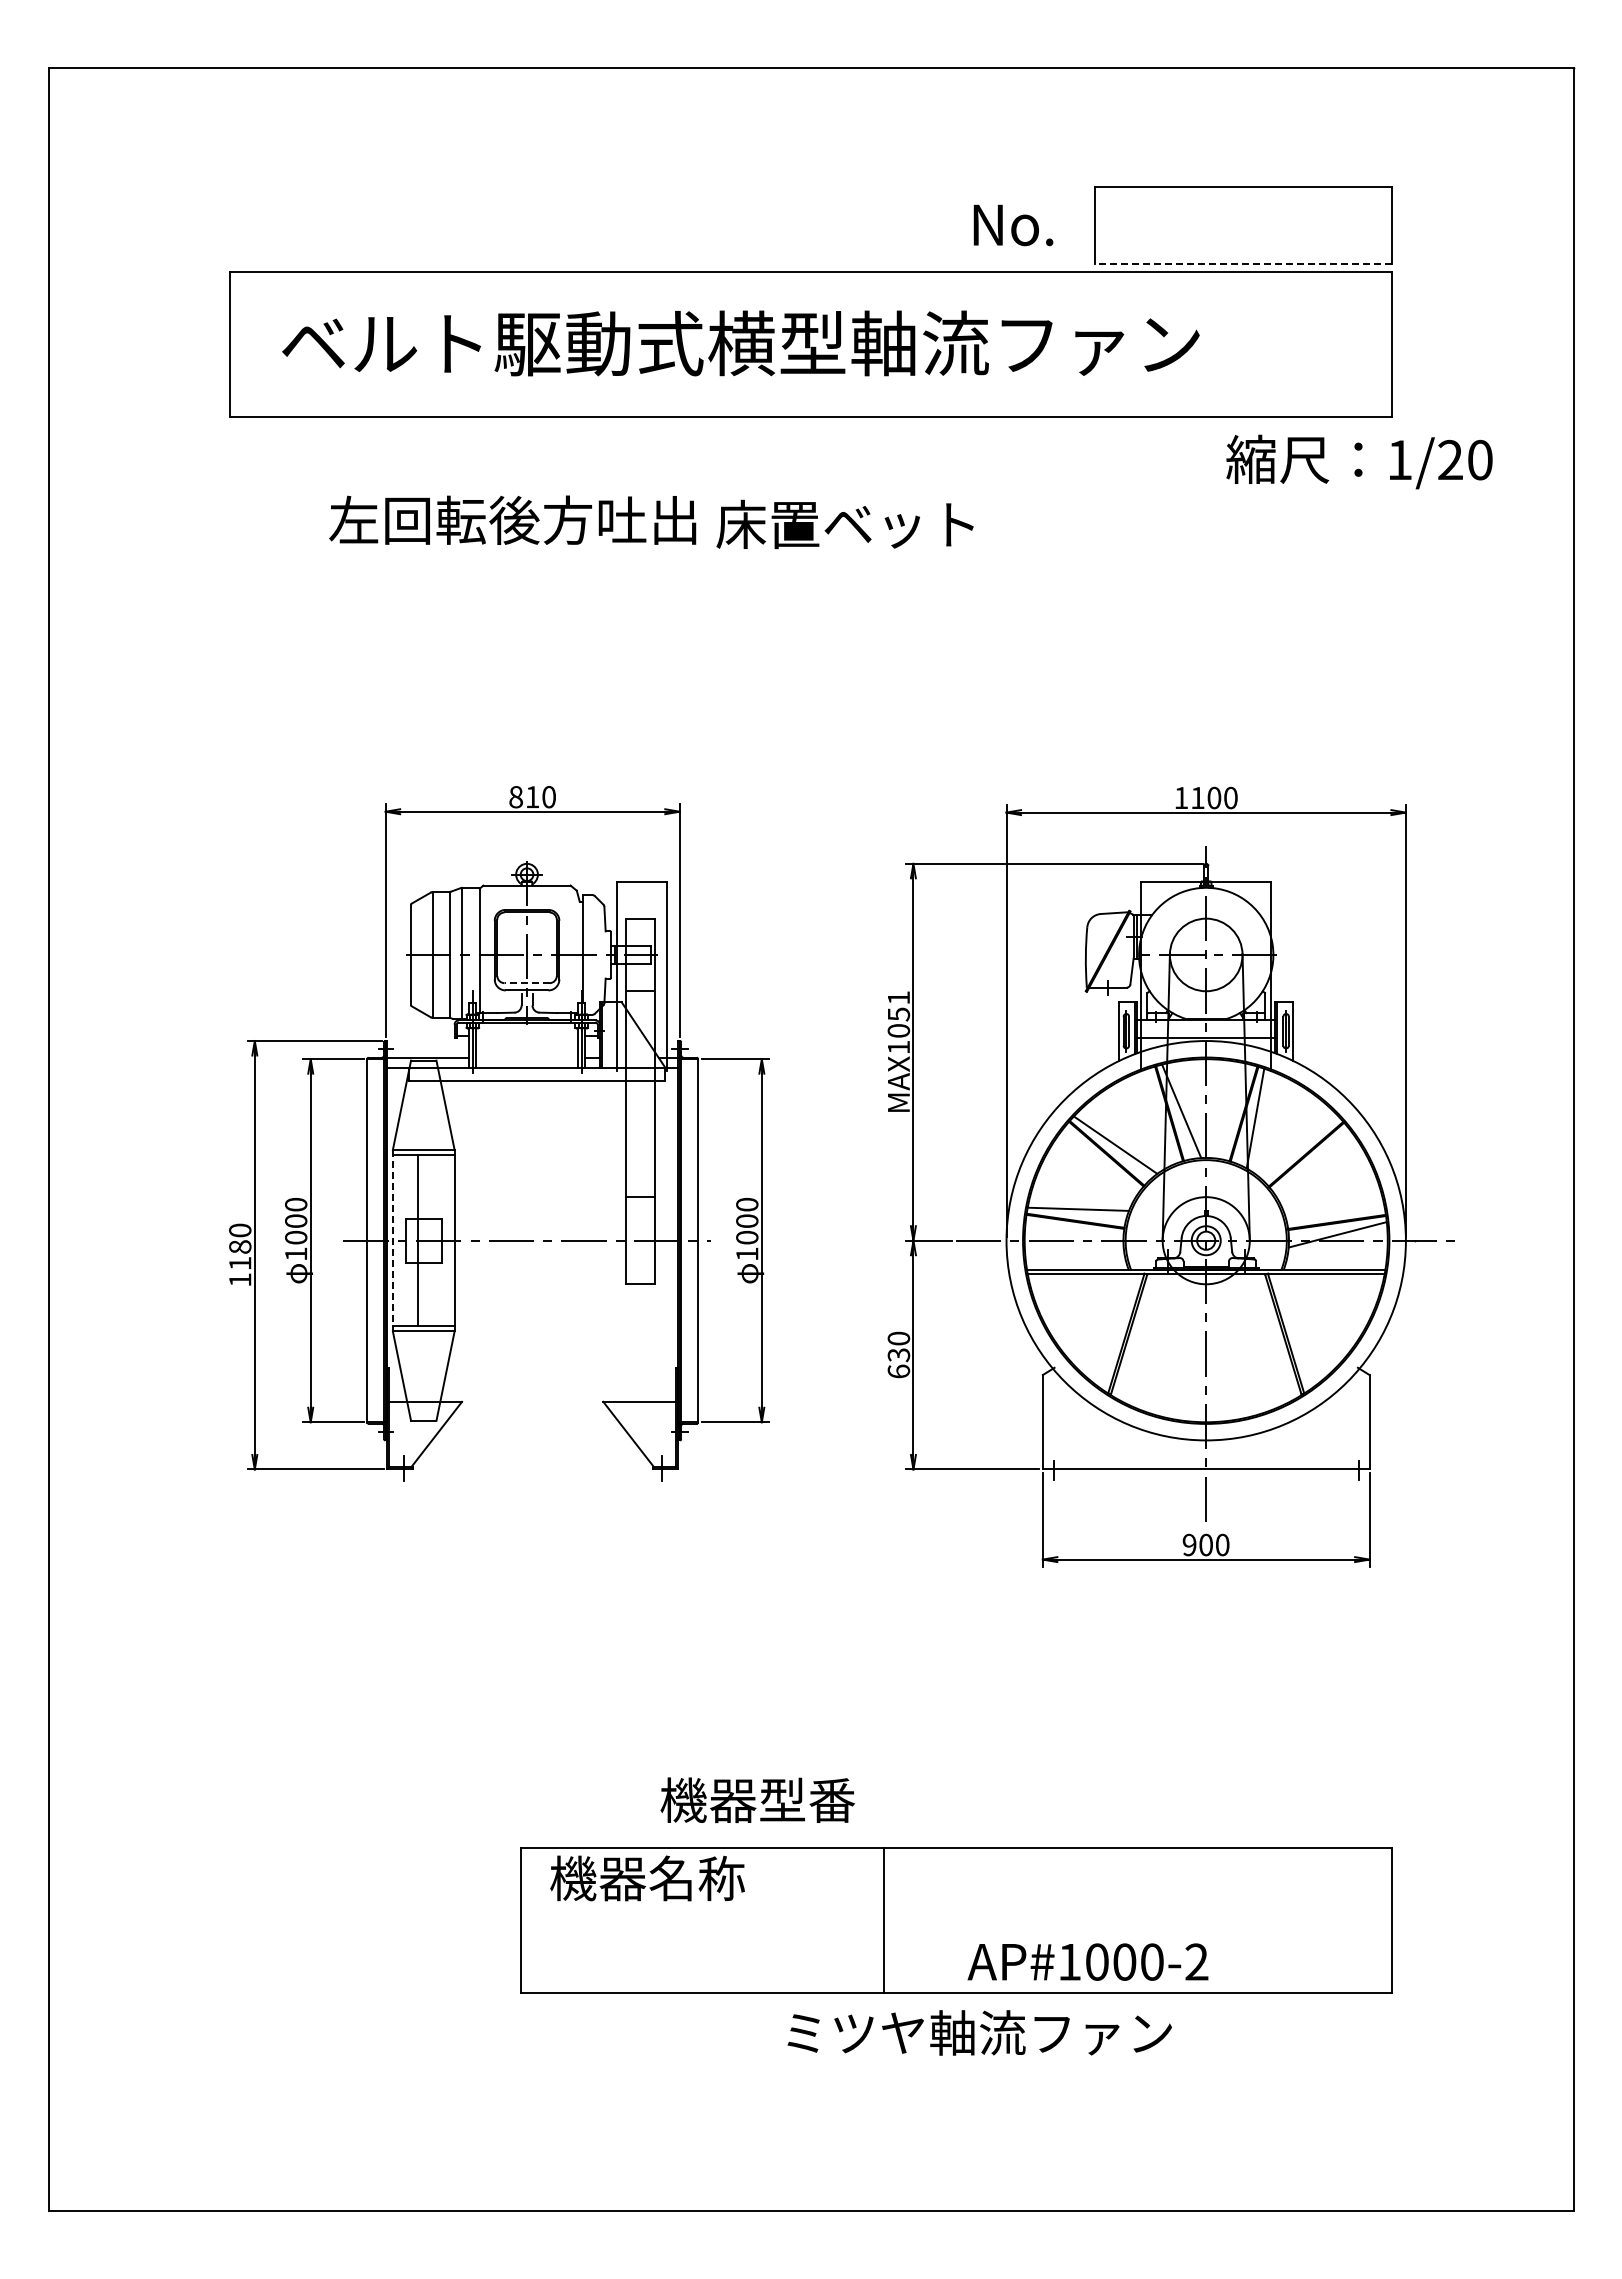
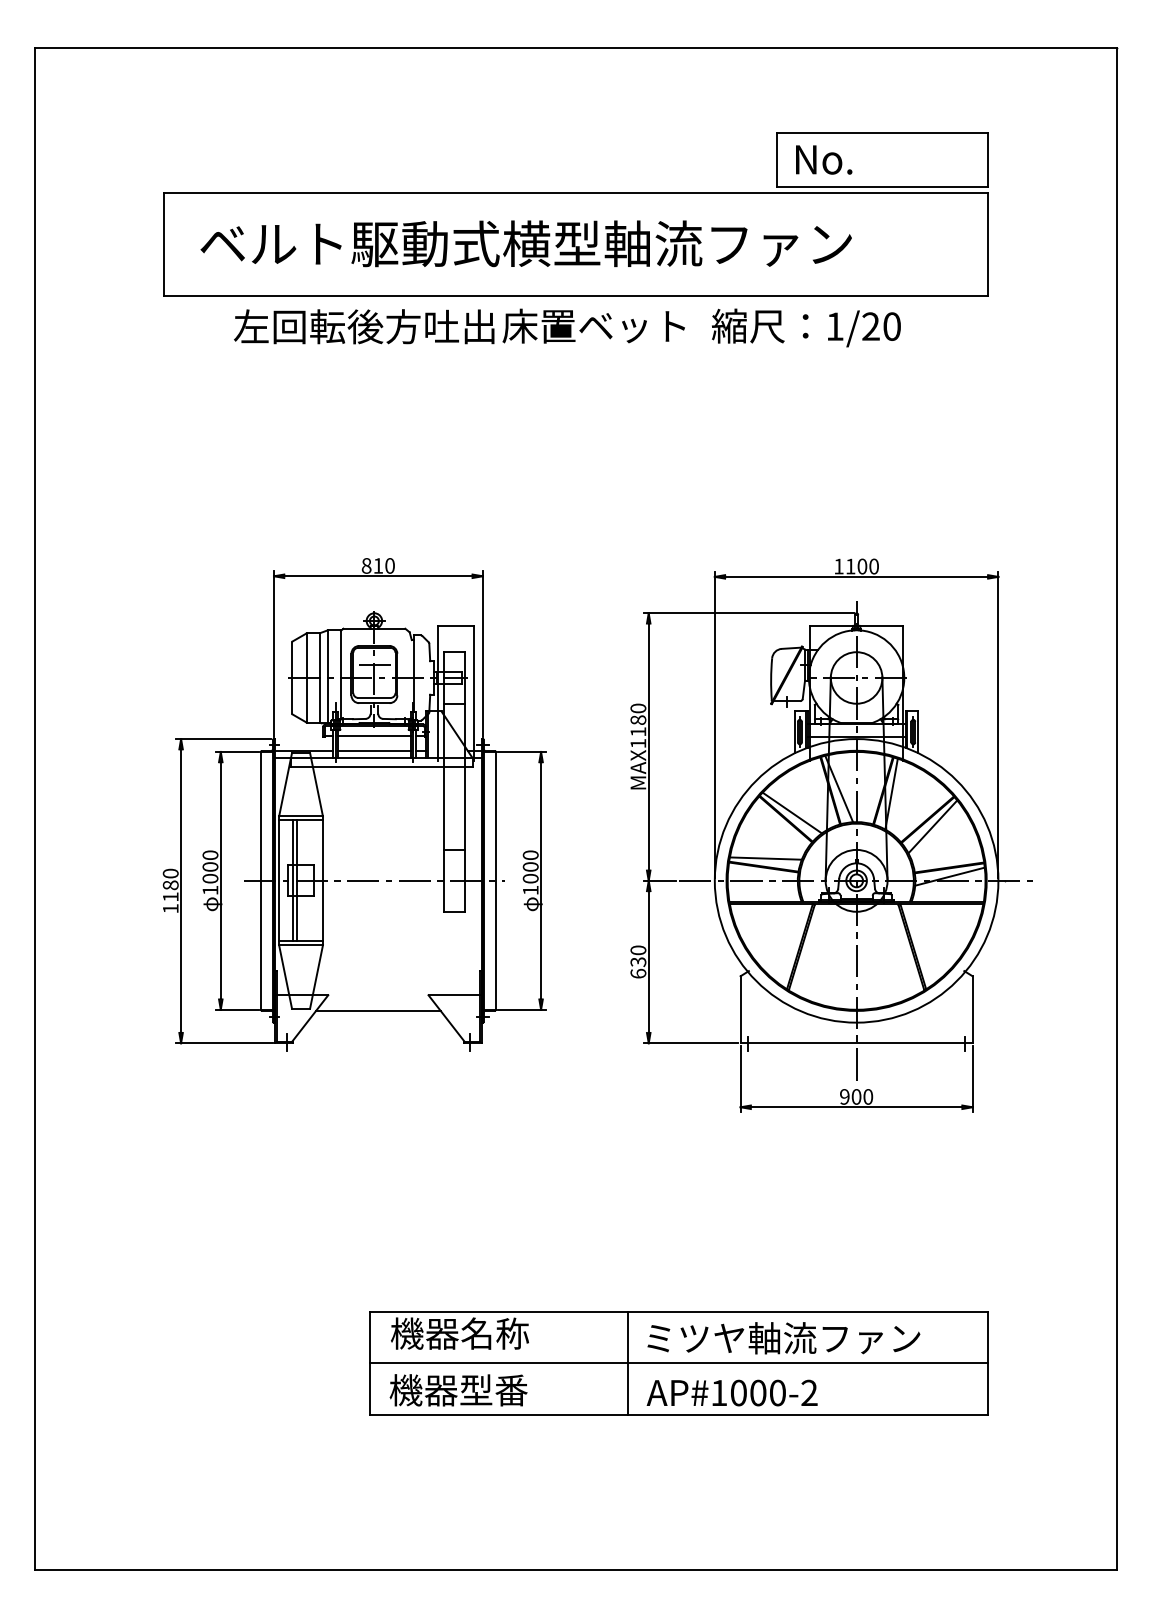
text: (1013, 225) -> (824, 160), moved
line: (1243, 263) -> (883, 187), dashed -> solid
text: (1359, 461) -> (806, 327), moved
text: (512, 519) -> (364, 326), moved
text: (844, 523) -> (593, 325), moved
line: (527, 936) -> (374, 664), added
line: (527, 983) -> (374, 698), dashed -> solid
text: (898, 1014) -> (638, 720), MAX1051 -> MAX1180
line: (527, 1036) -> (374, 735), added
line: (527, 1057) -> (374, 750), added
line: (1313, 1164) -> (932, 826), added
line: (392, 1240) -> (278, 880), dashed -> solid
line: (412, 1240) -> (293, 880), added
line: (532, 1423) -> (378, 1010), added
text: (757, 1799) -> (458, 1389), moved
line: (955, 1920) -> (678, 1363), added
text: (1087, 1961) -> (731, 1392), moved
text: (979, 2032) -> (783, 1337), moved

